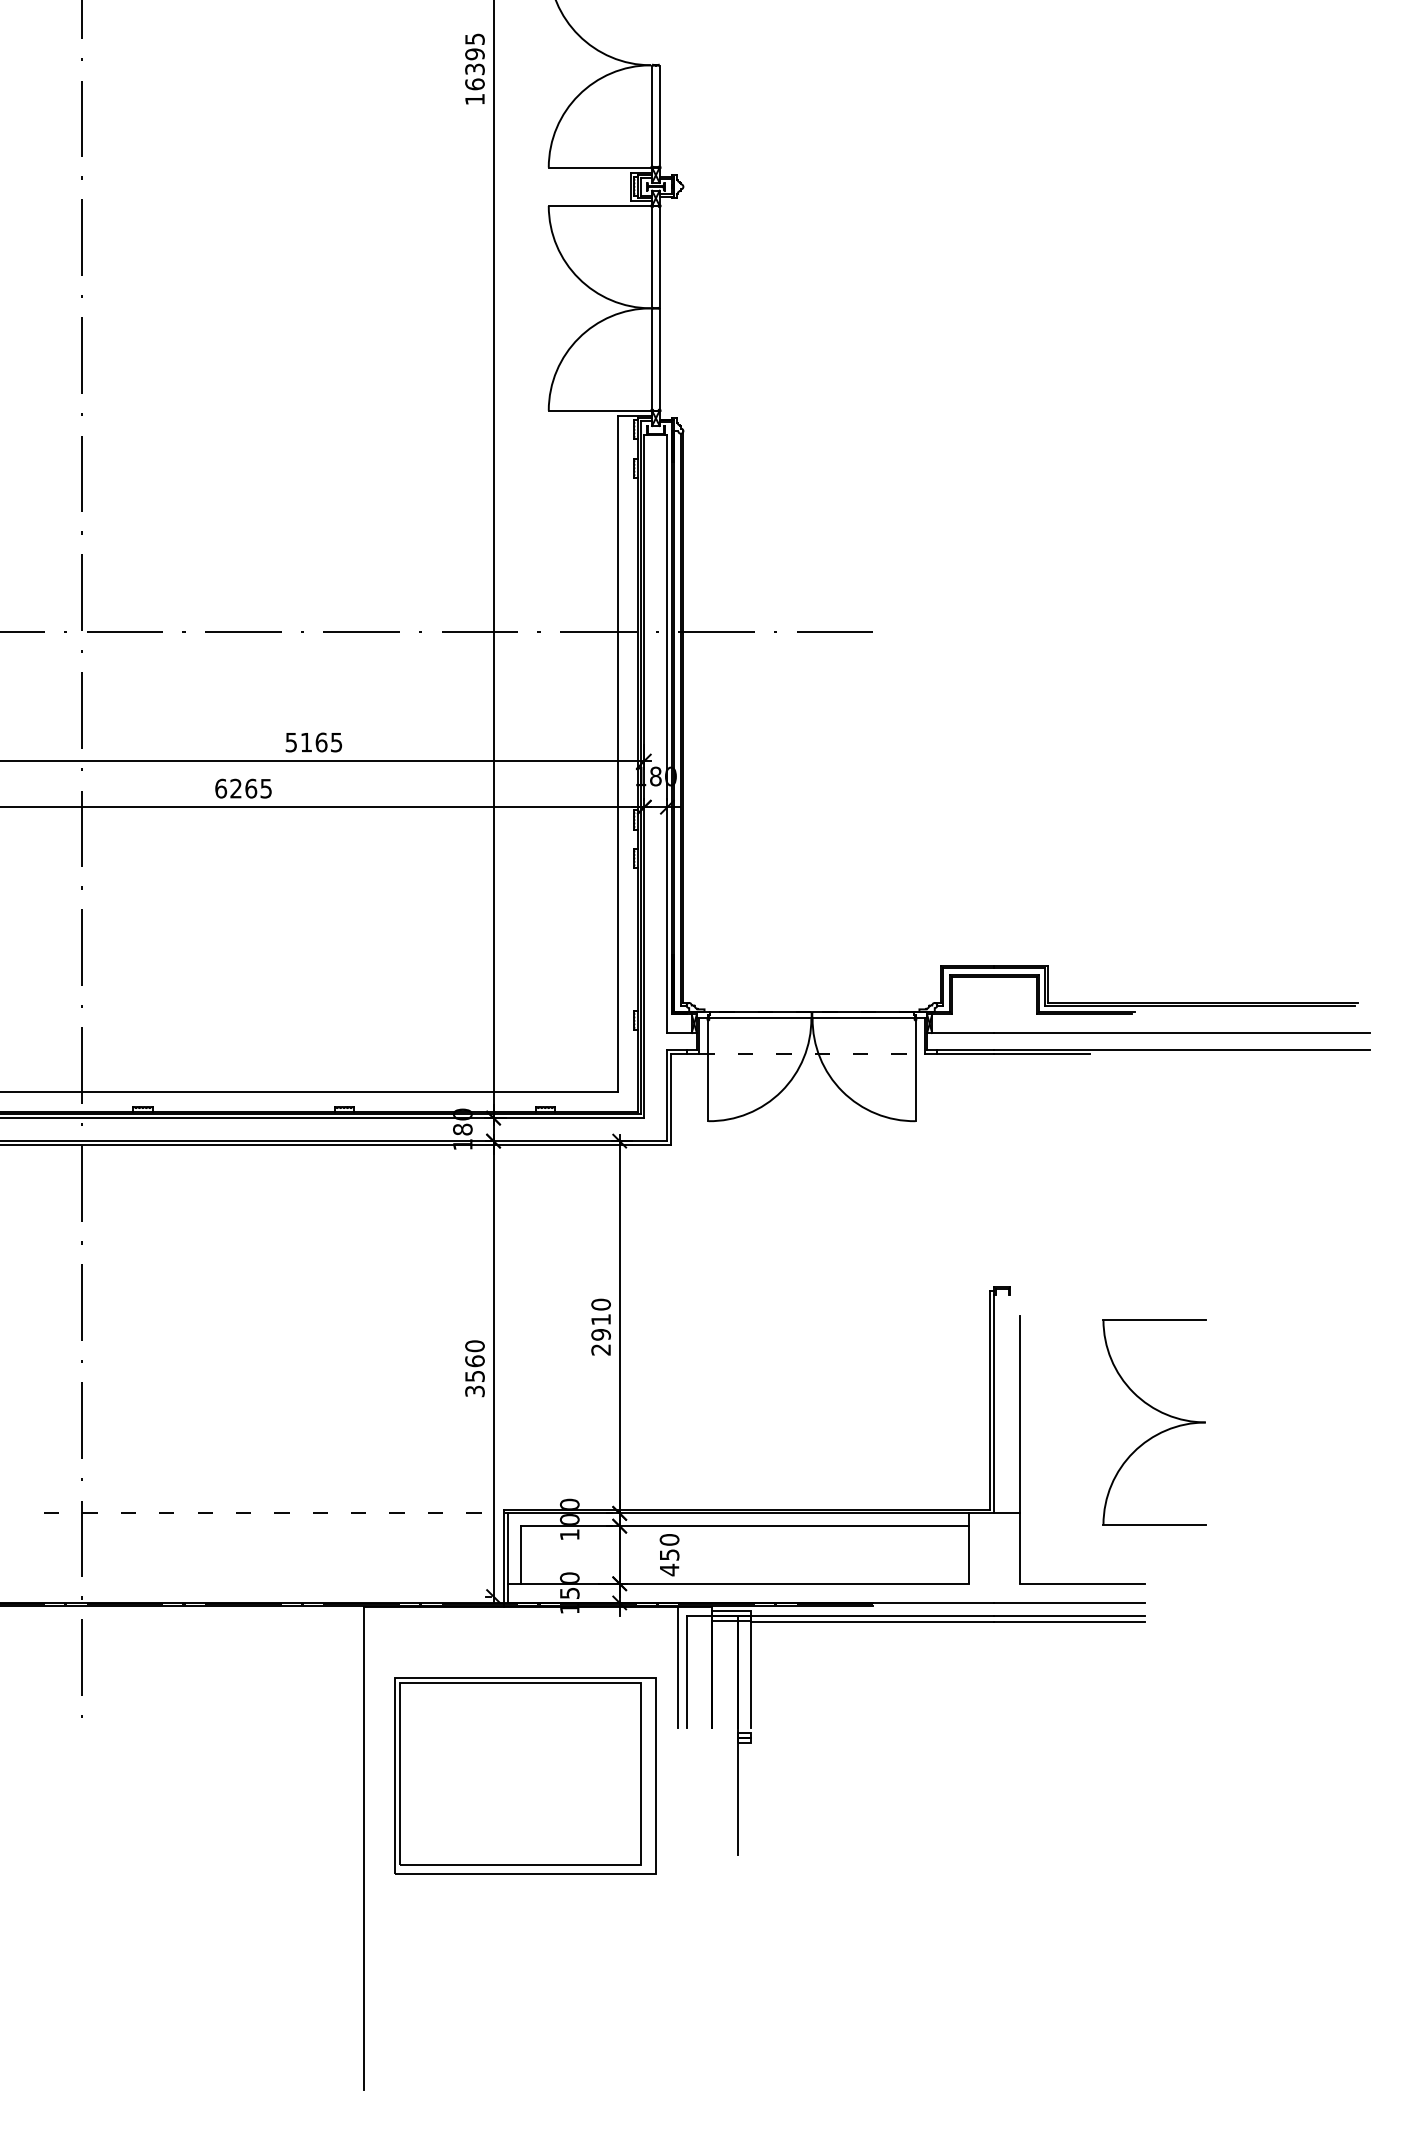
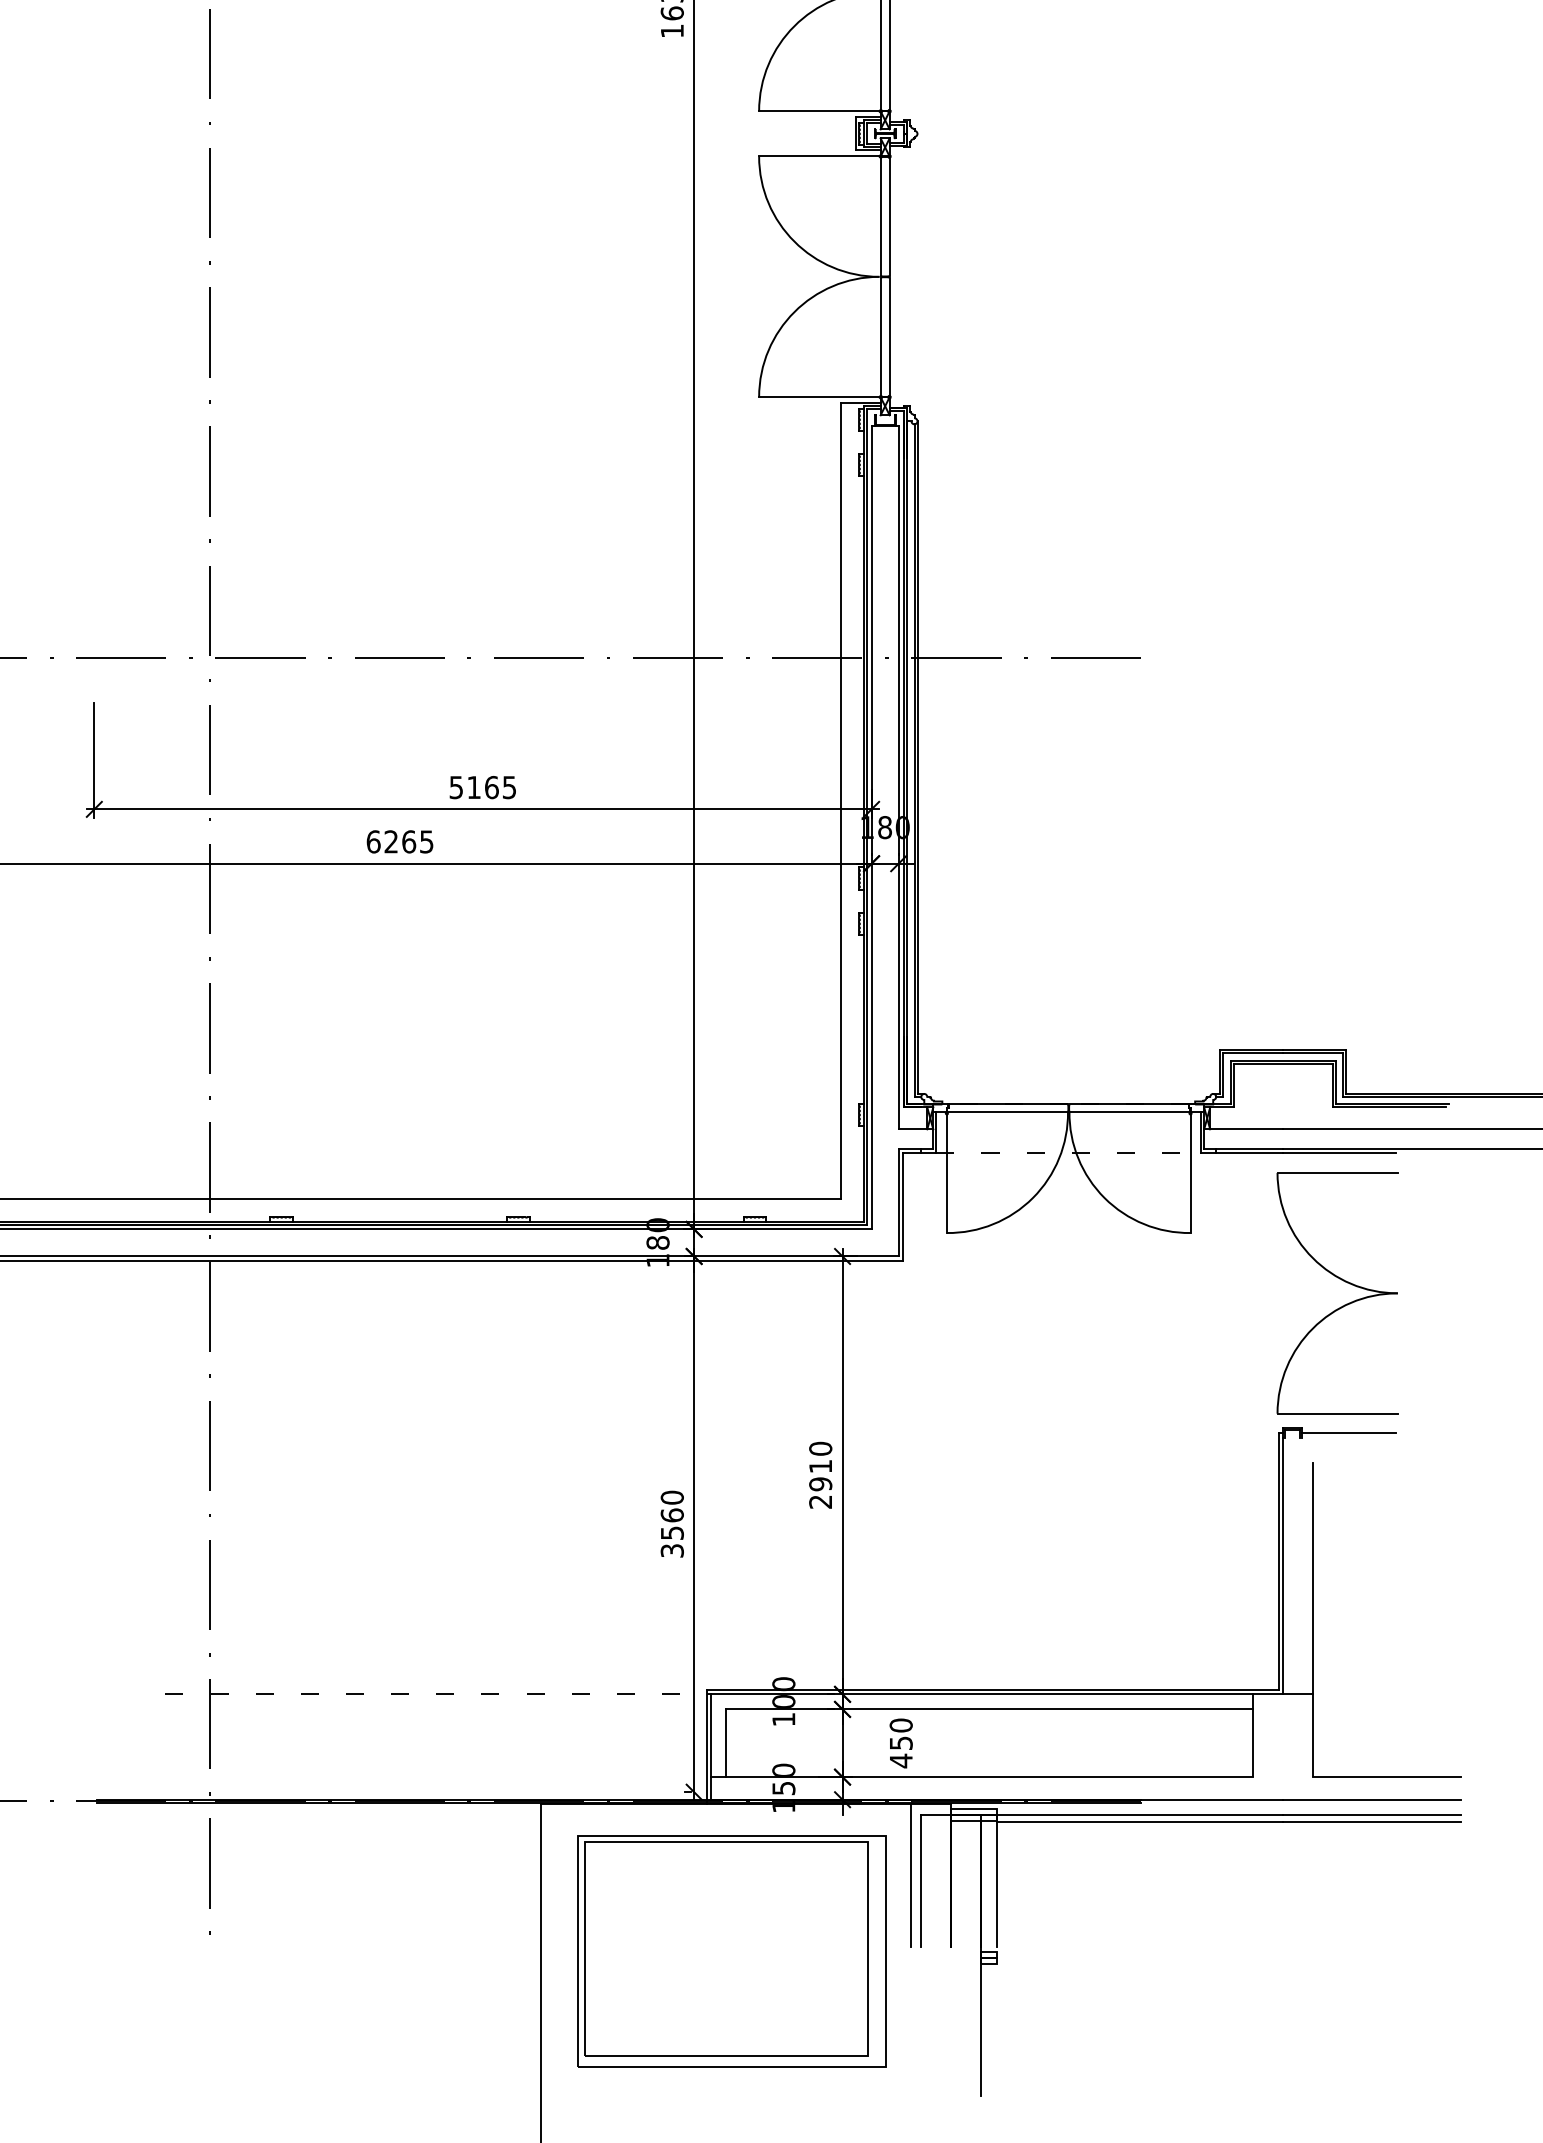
line: (1050, 1291) -> (1349, 1433), added
part: (1159, 1412) -> (1343, 1281), moved
part: (525, 1775) -> (731, 1950), moved

